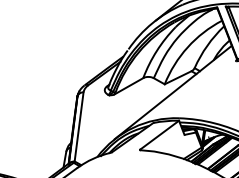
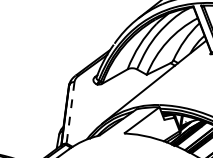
line: (79, 126) -> (70, 112), solid -> dashed

